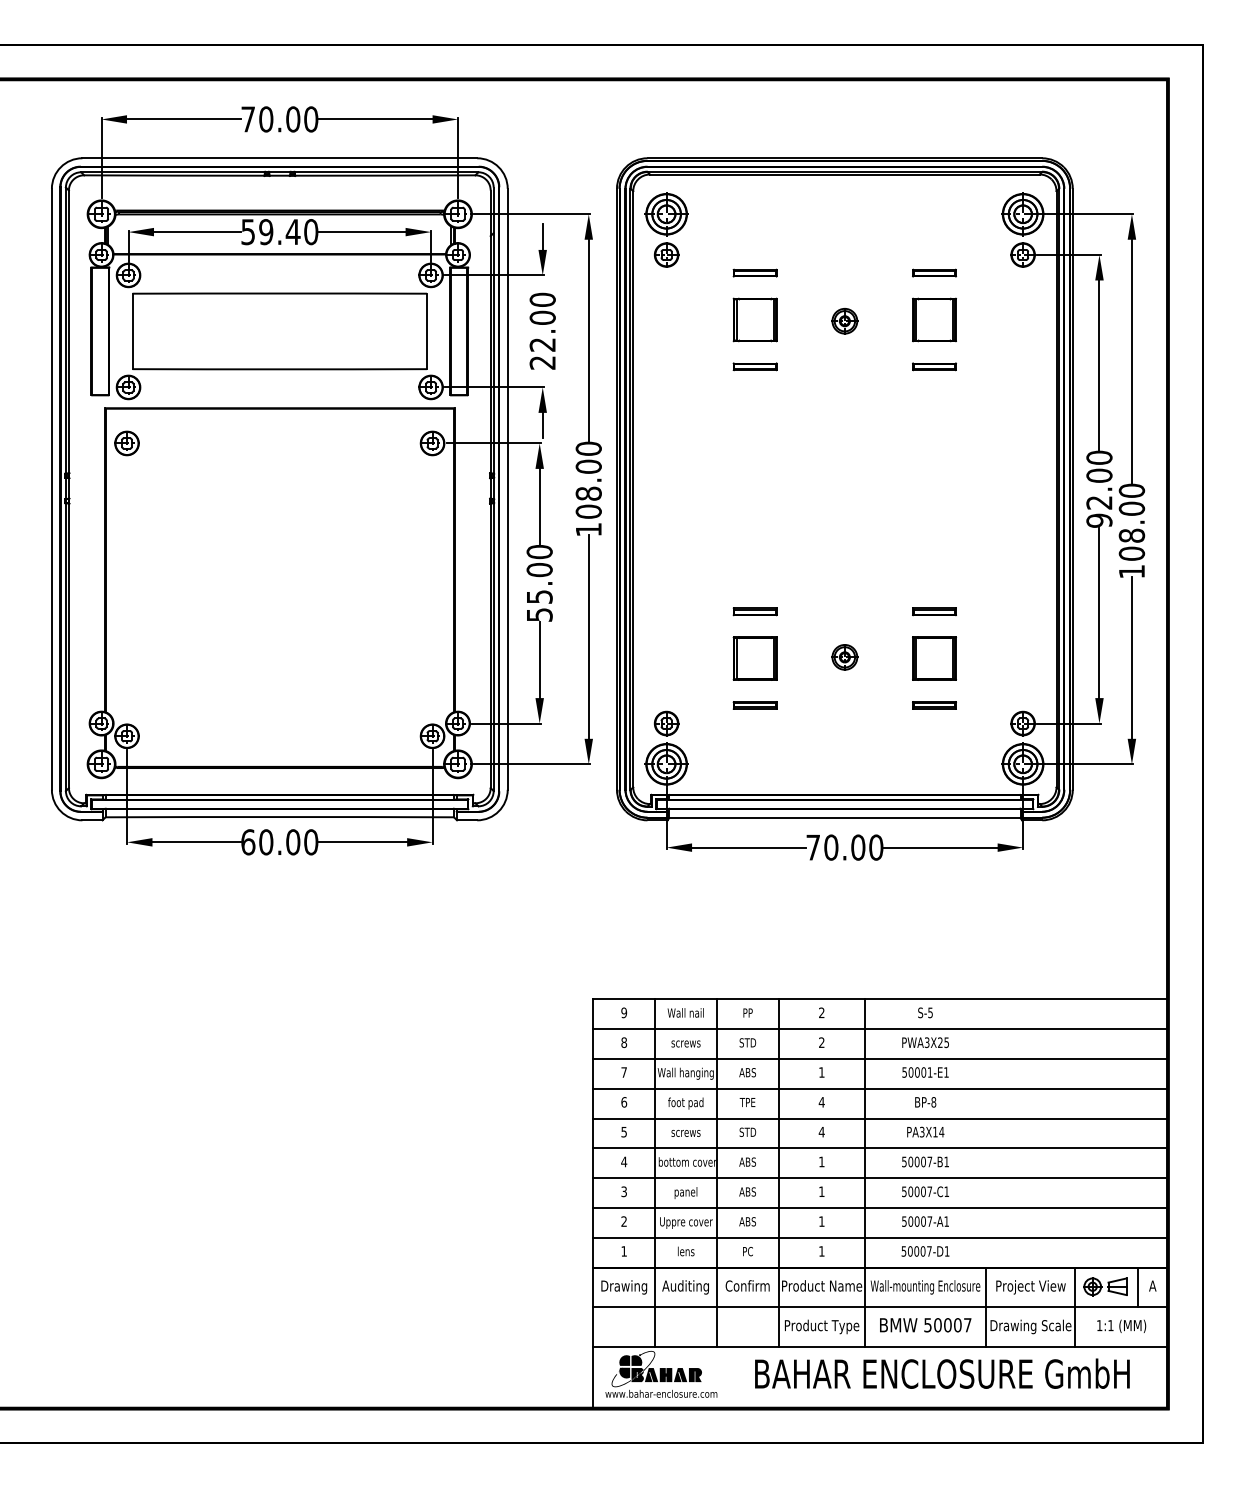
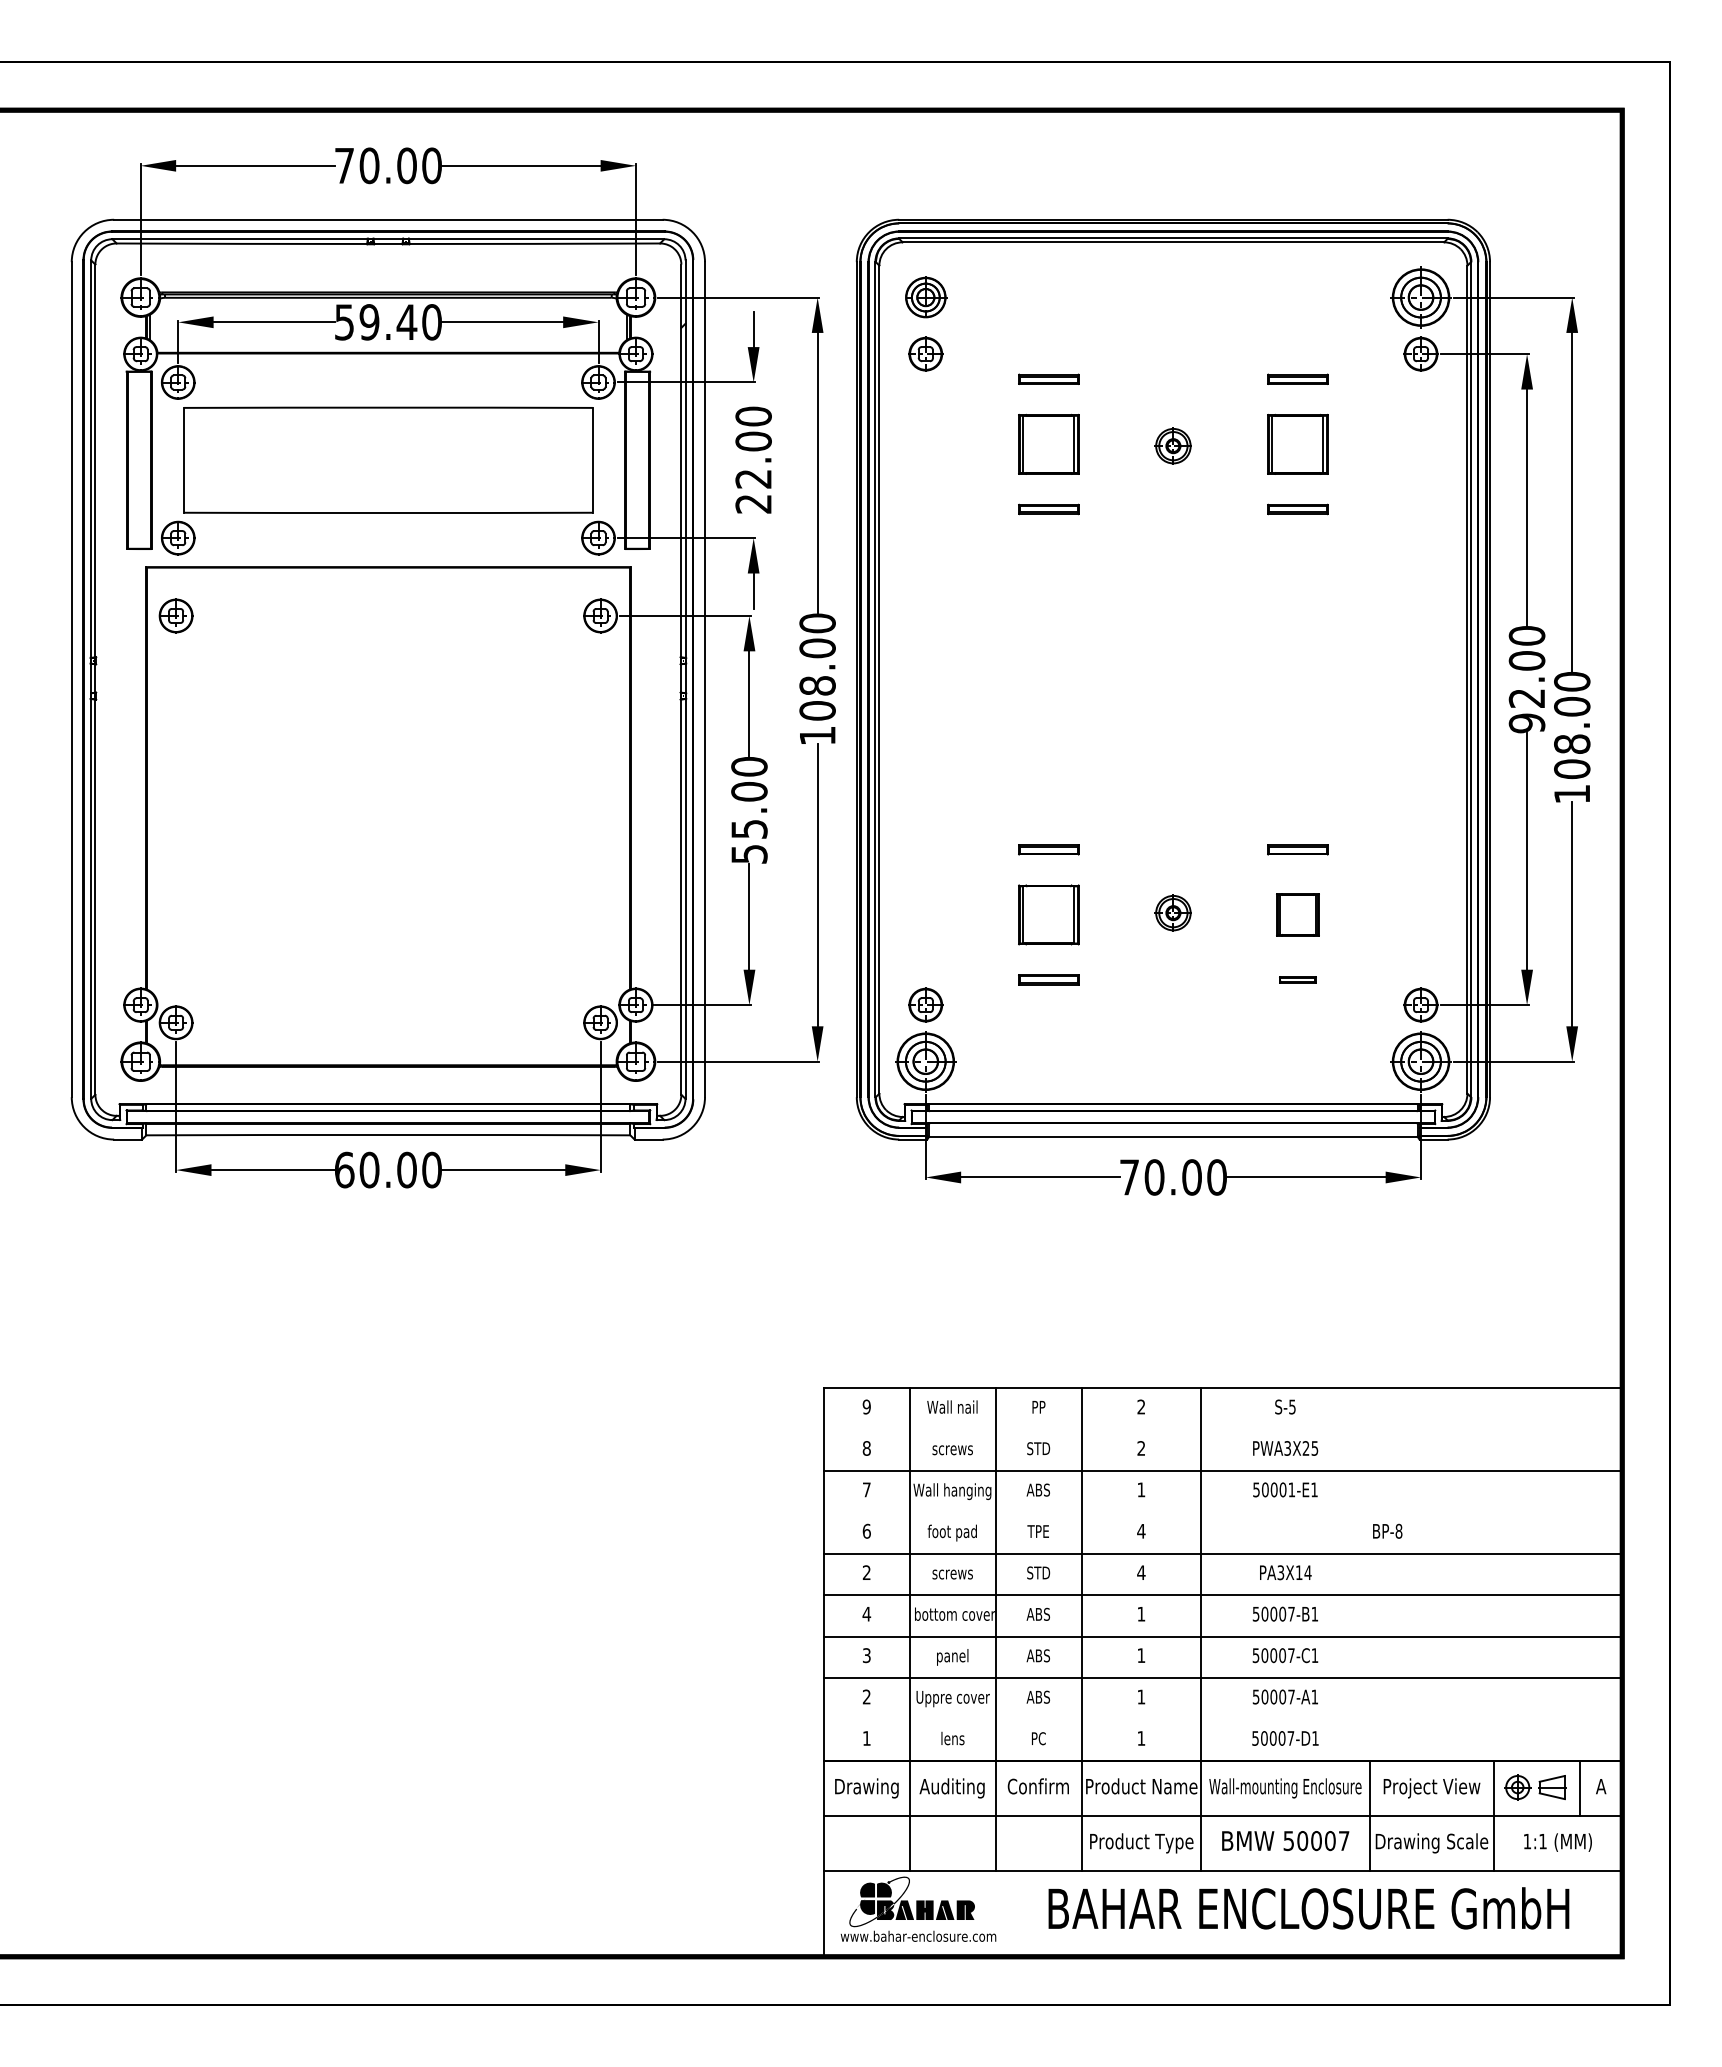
part: (666, 214) -> (925, 297), size x0.7
part: (934, 658) -> (1297, 914), size x0.7
part: (934, 705) -> (1297, 979), size x0.6
line: (880, 1029) -> (1222, 1429), removed
line: (880, 1088) -> (1222, 1512), removed
text: (925, 1101) -> (1387, 1530), moved
text: (623, 1131) -> (866, 1572), 5 -> 2
line: (880, 1237) -> (1222, 1719), removed

